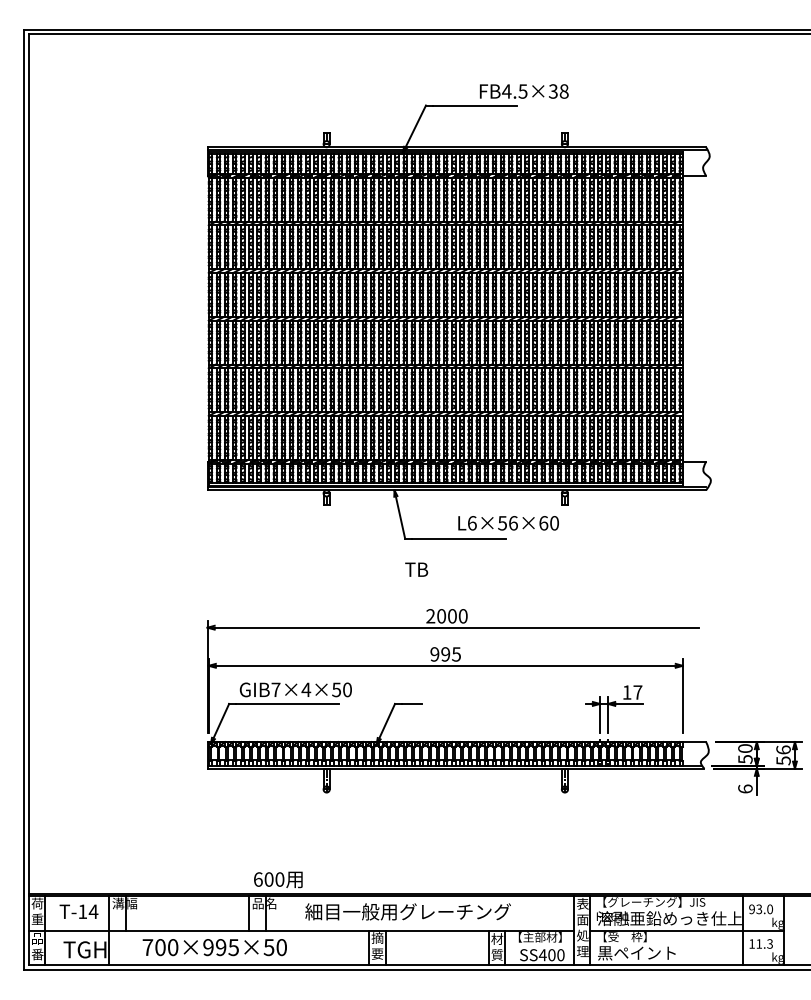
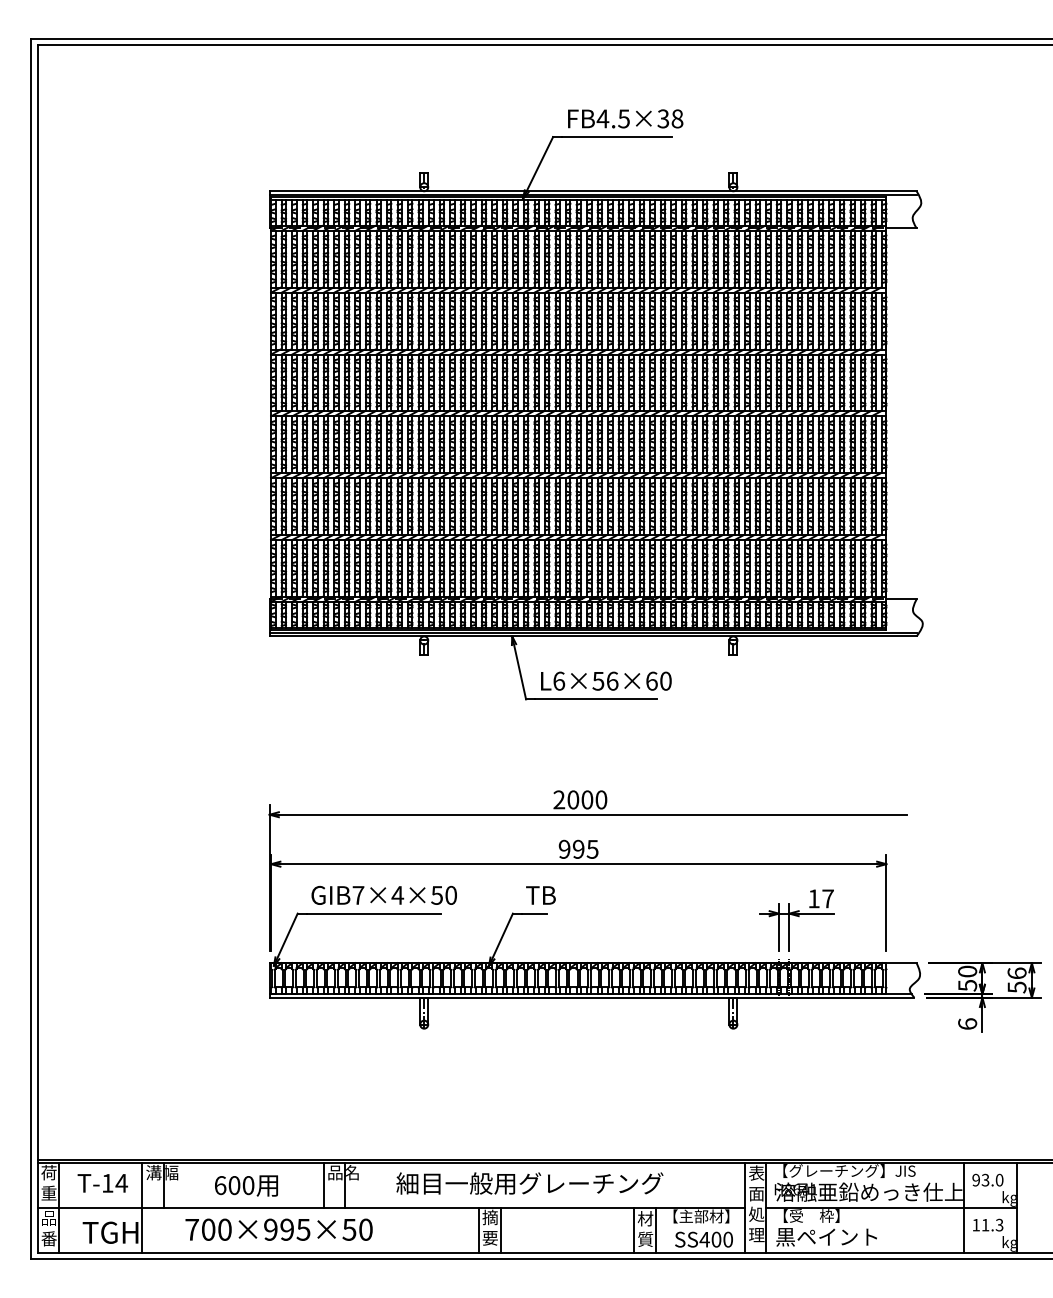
text: (524, 91) -> (625, 118), moved
text: (508, 522) -> (606, 680), moved
text: (416, 569) -> (540, 895), moved
text: (278, 879) -> (246, 1185), moved

